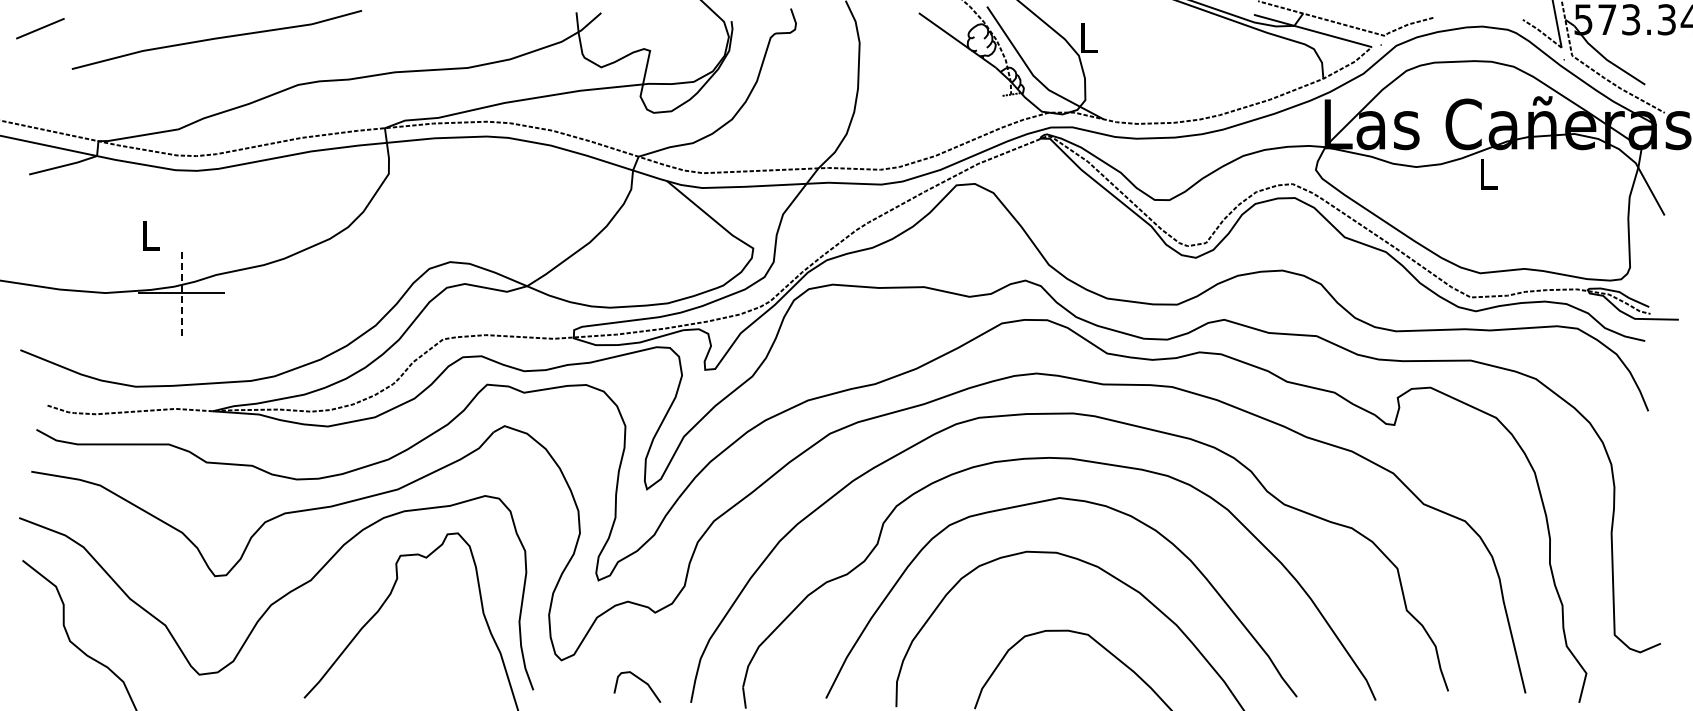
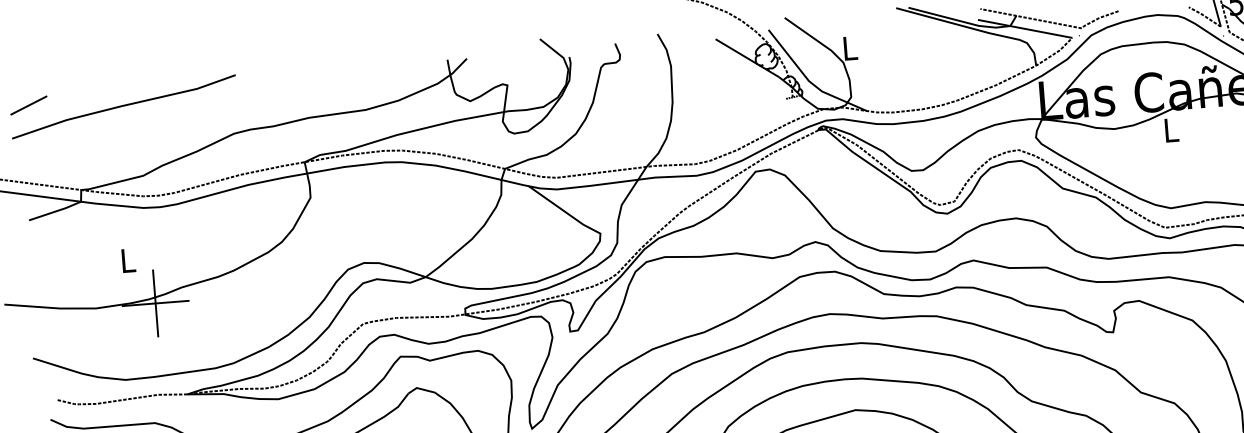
line: (216, 39) -> (123, 106), moved
line: (181, 292) -> (155, 303), dashed -> solid

